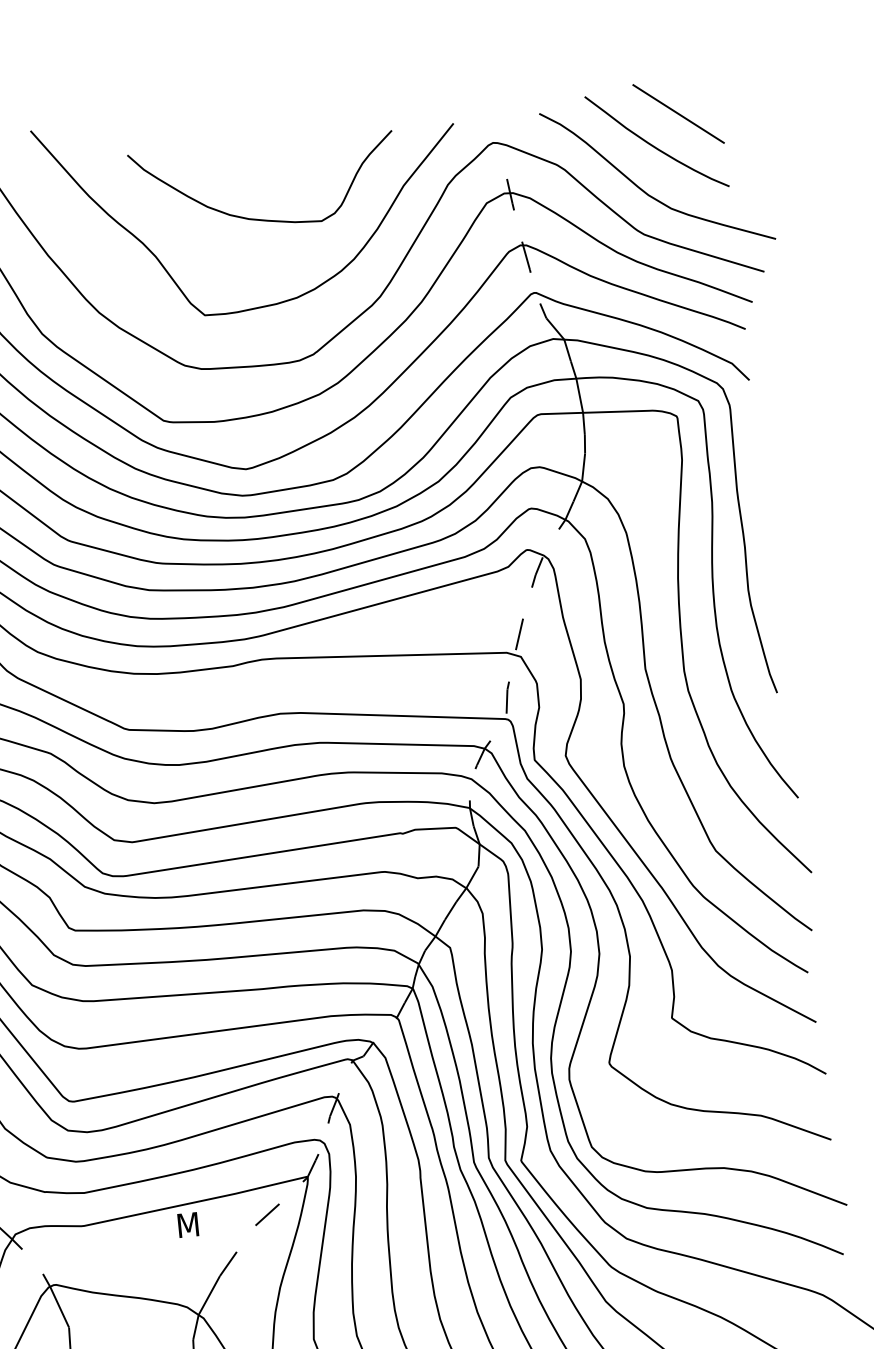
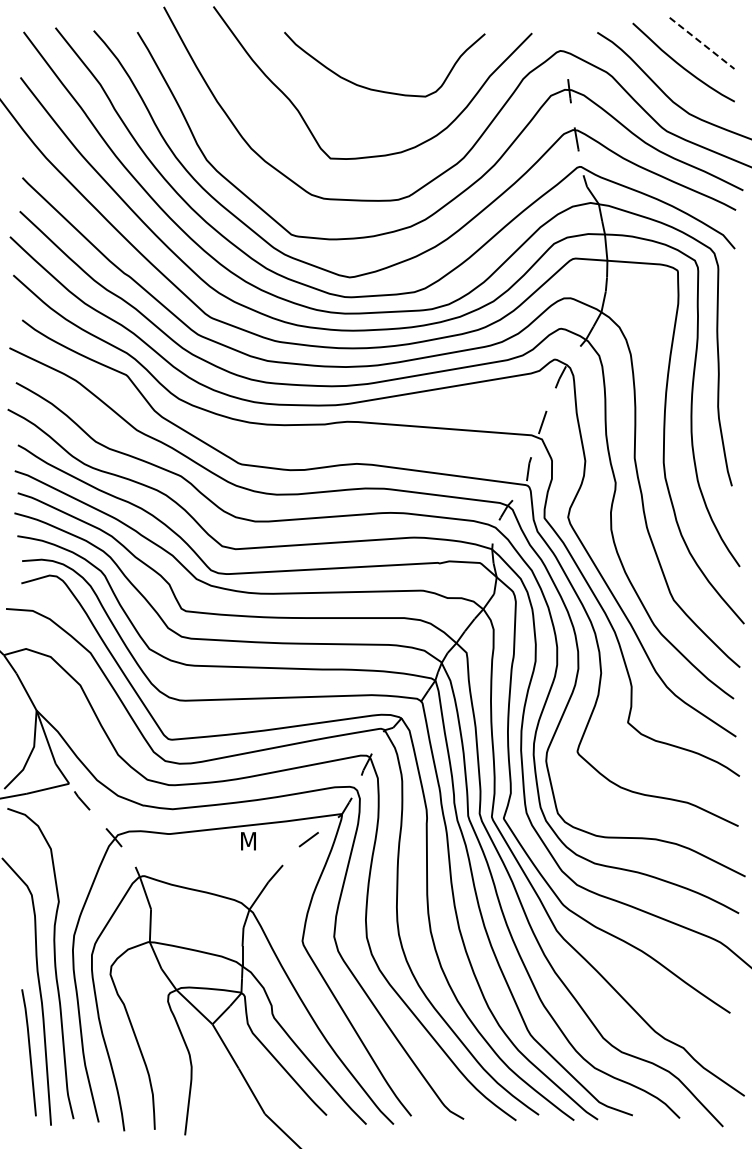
line: (679, 114) -> (702, 43), solid -> dashed

